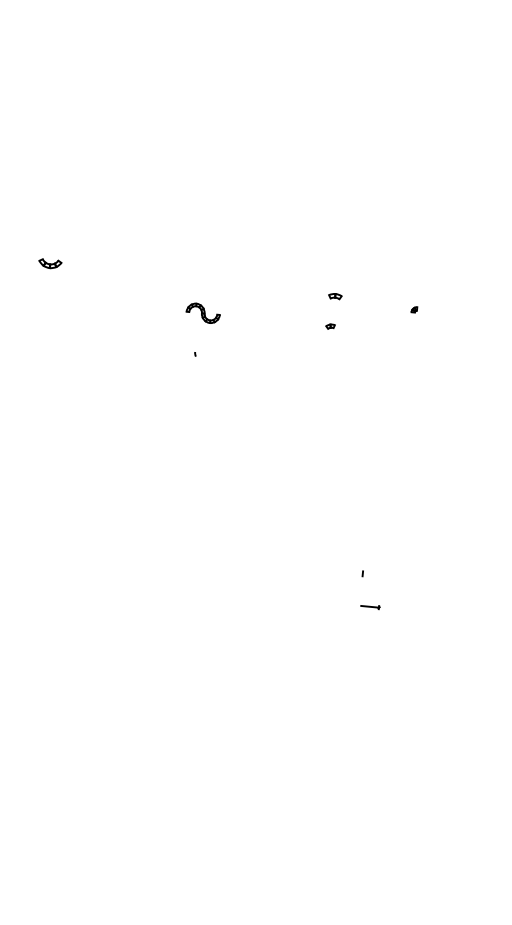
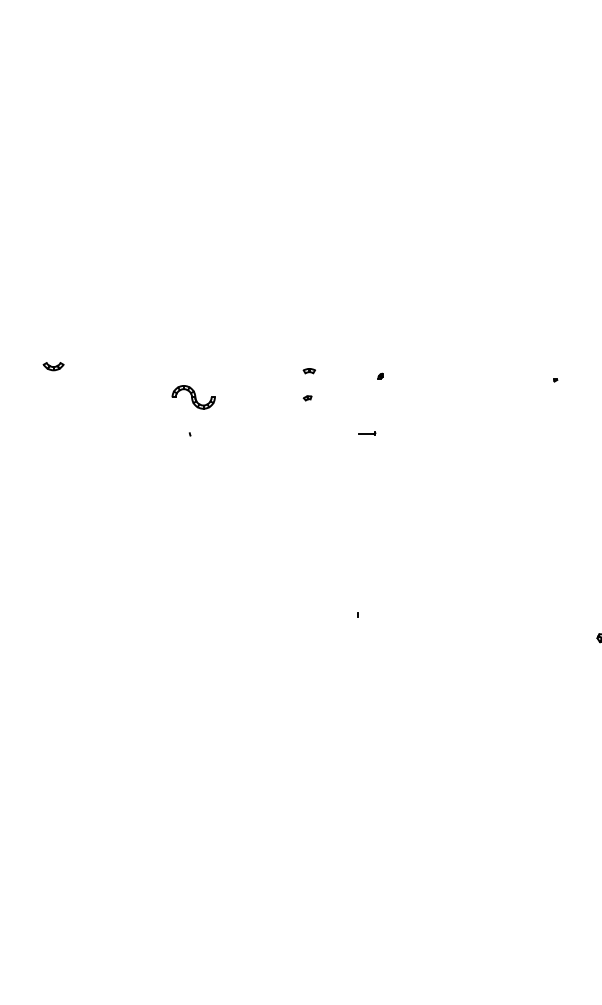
part: (203, 313) -> (193, 397), size x1.43
part: (370, 606) -> (367, 433), moved

